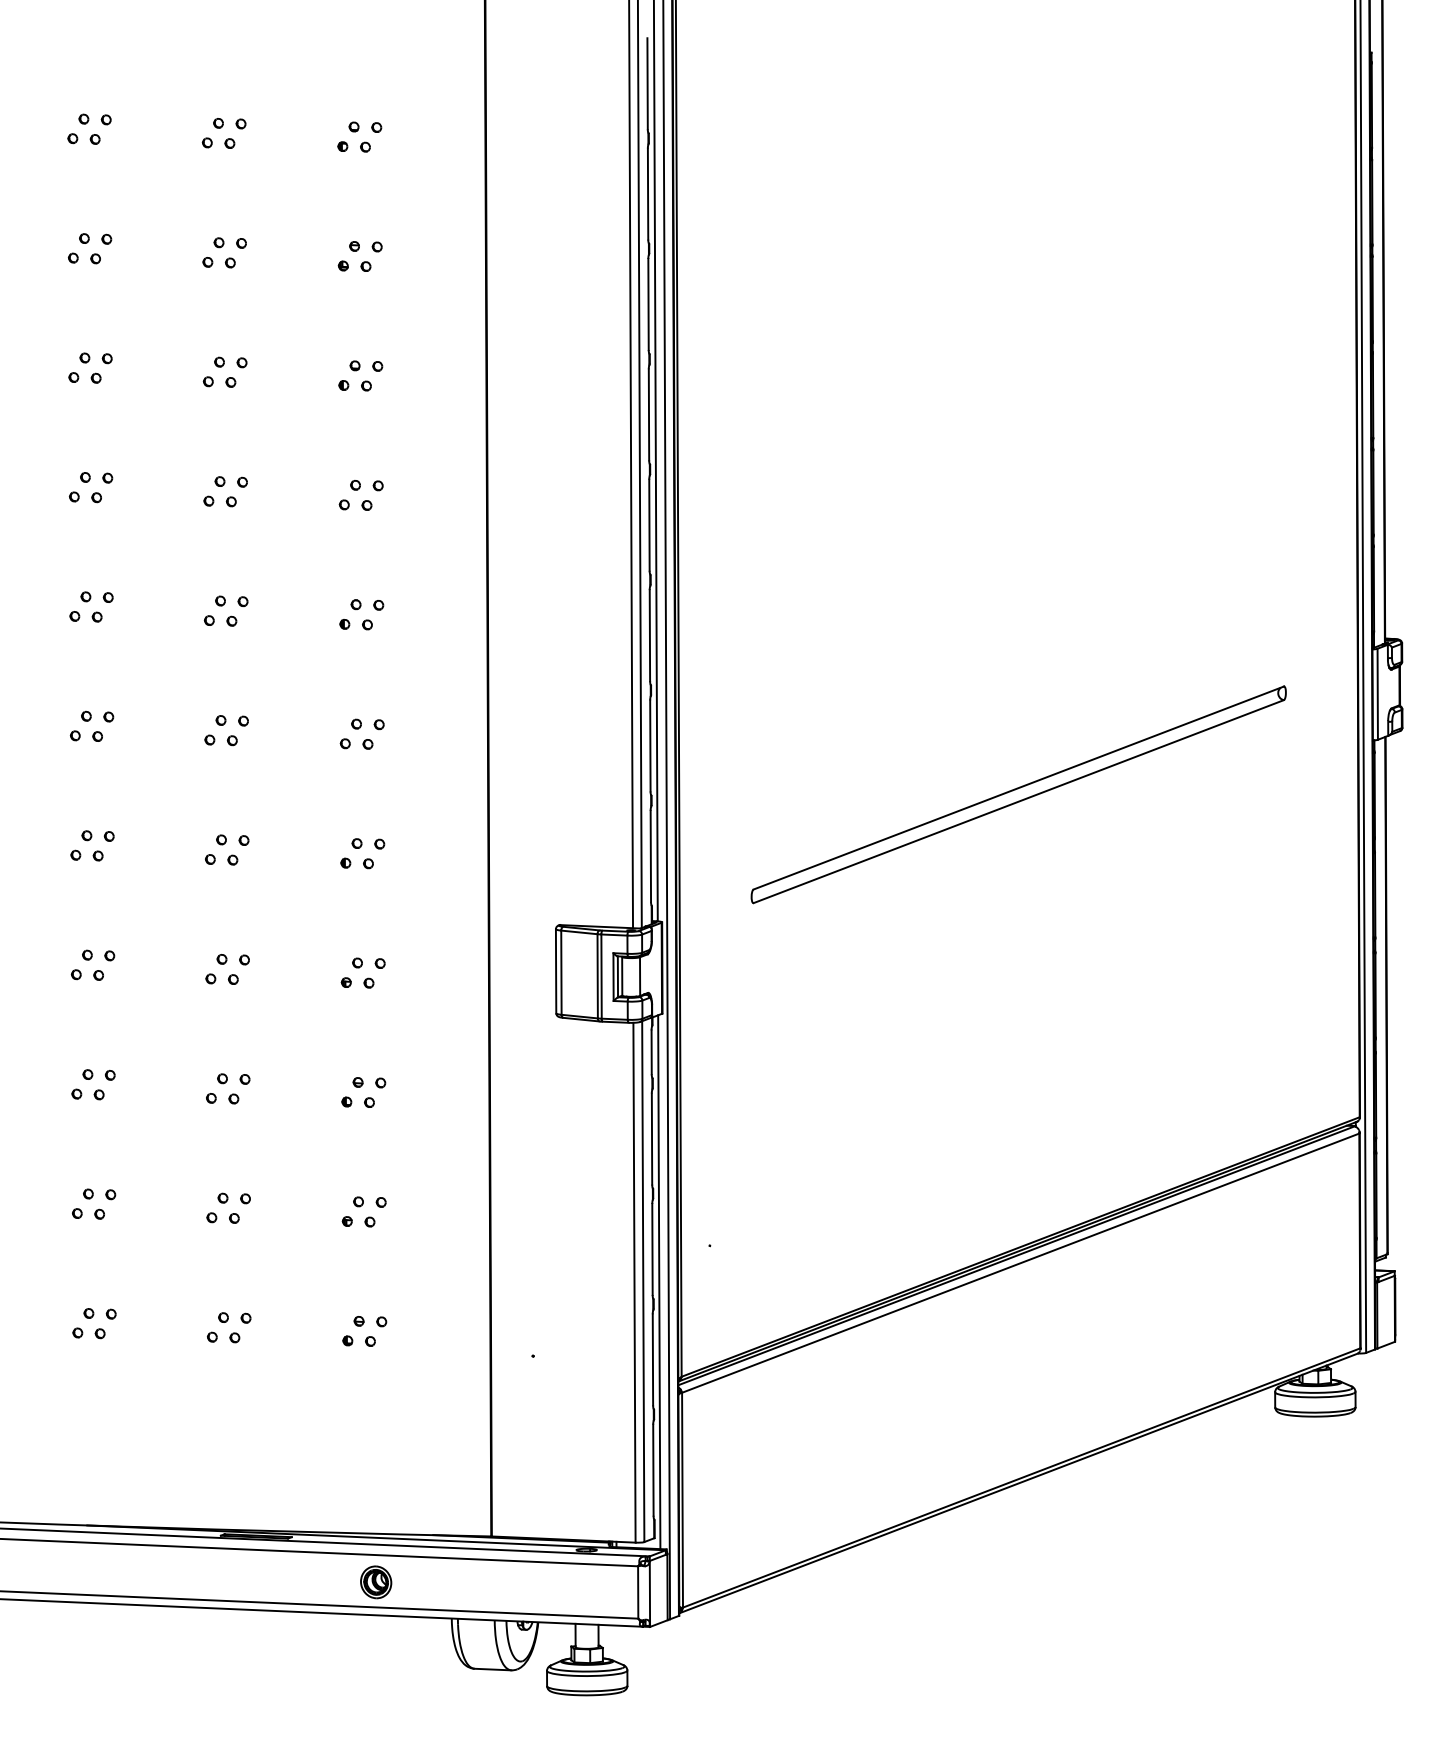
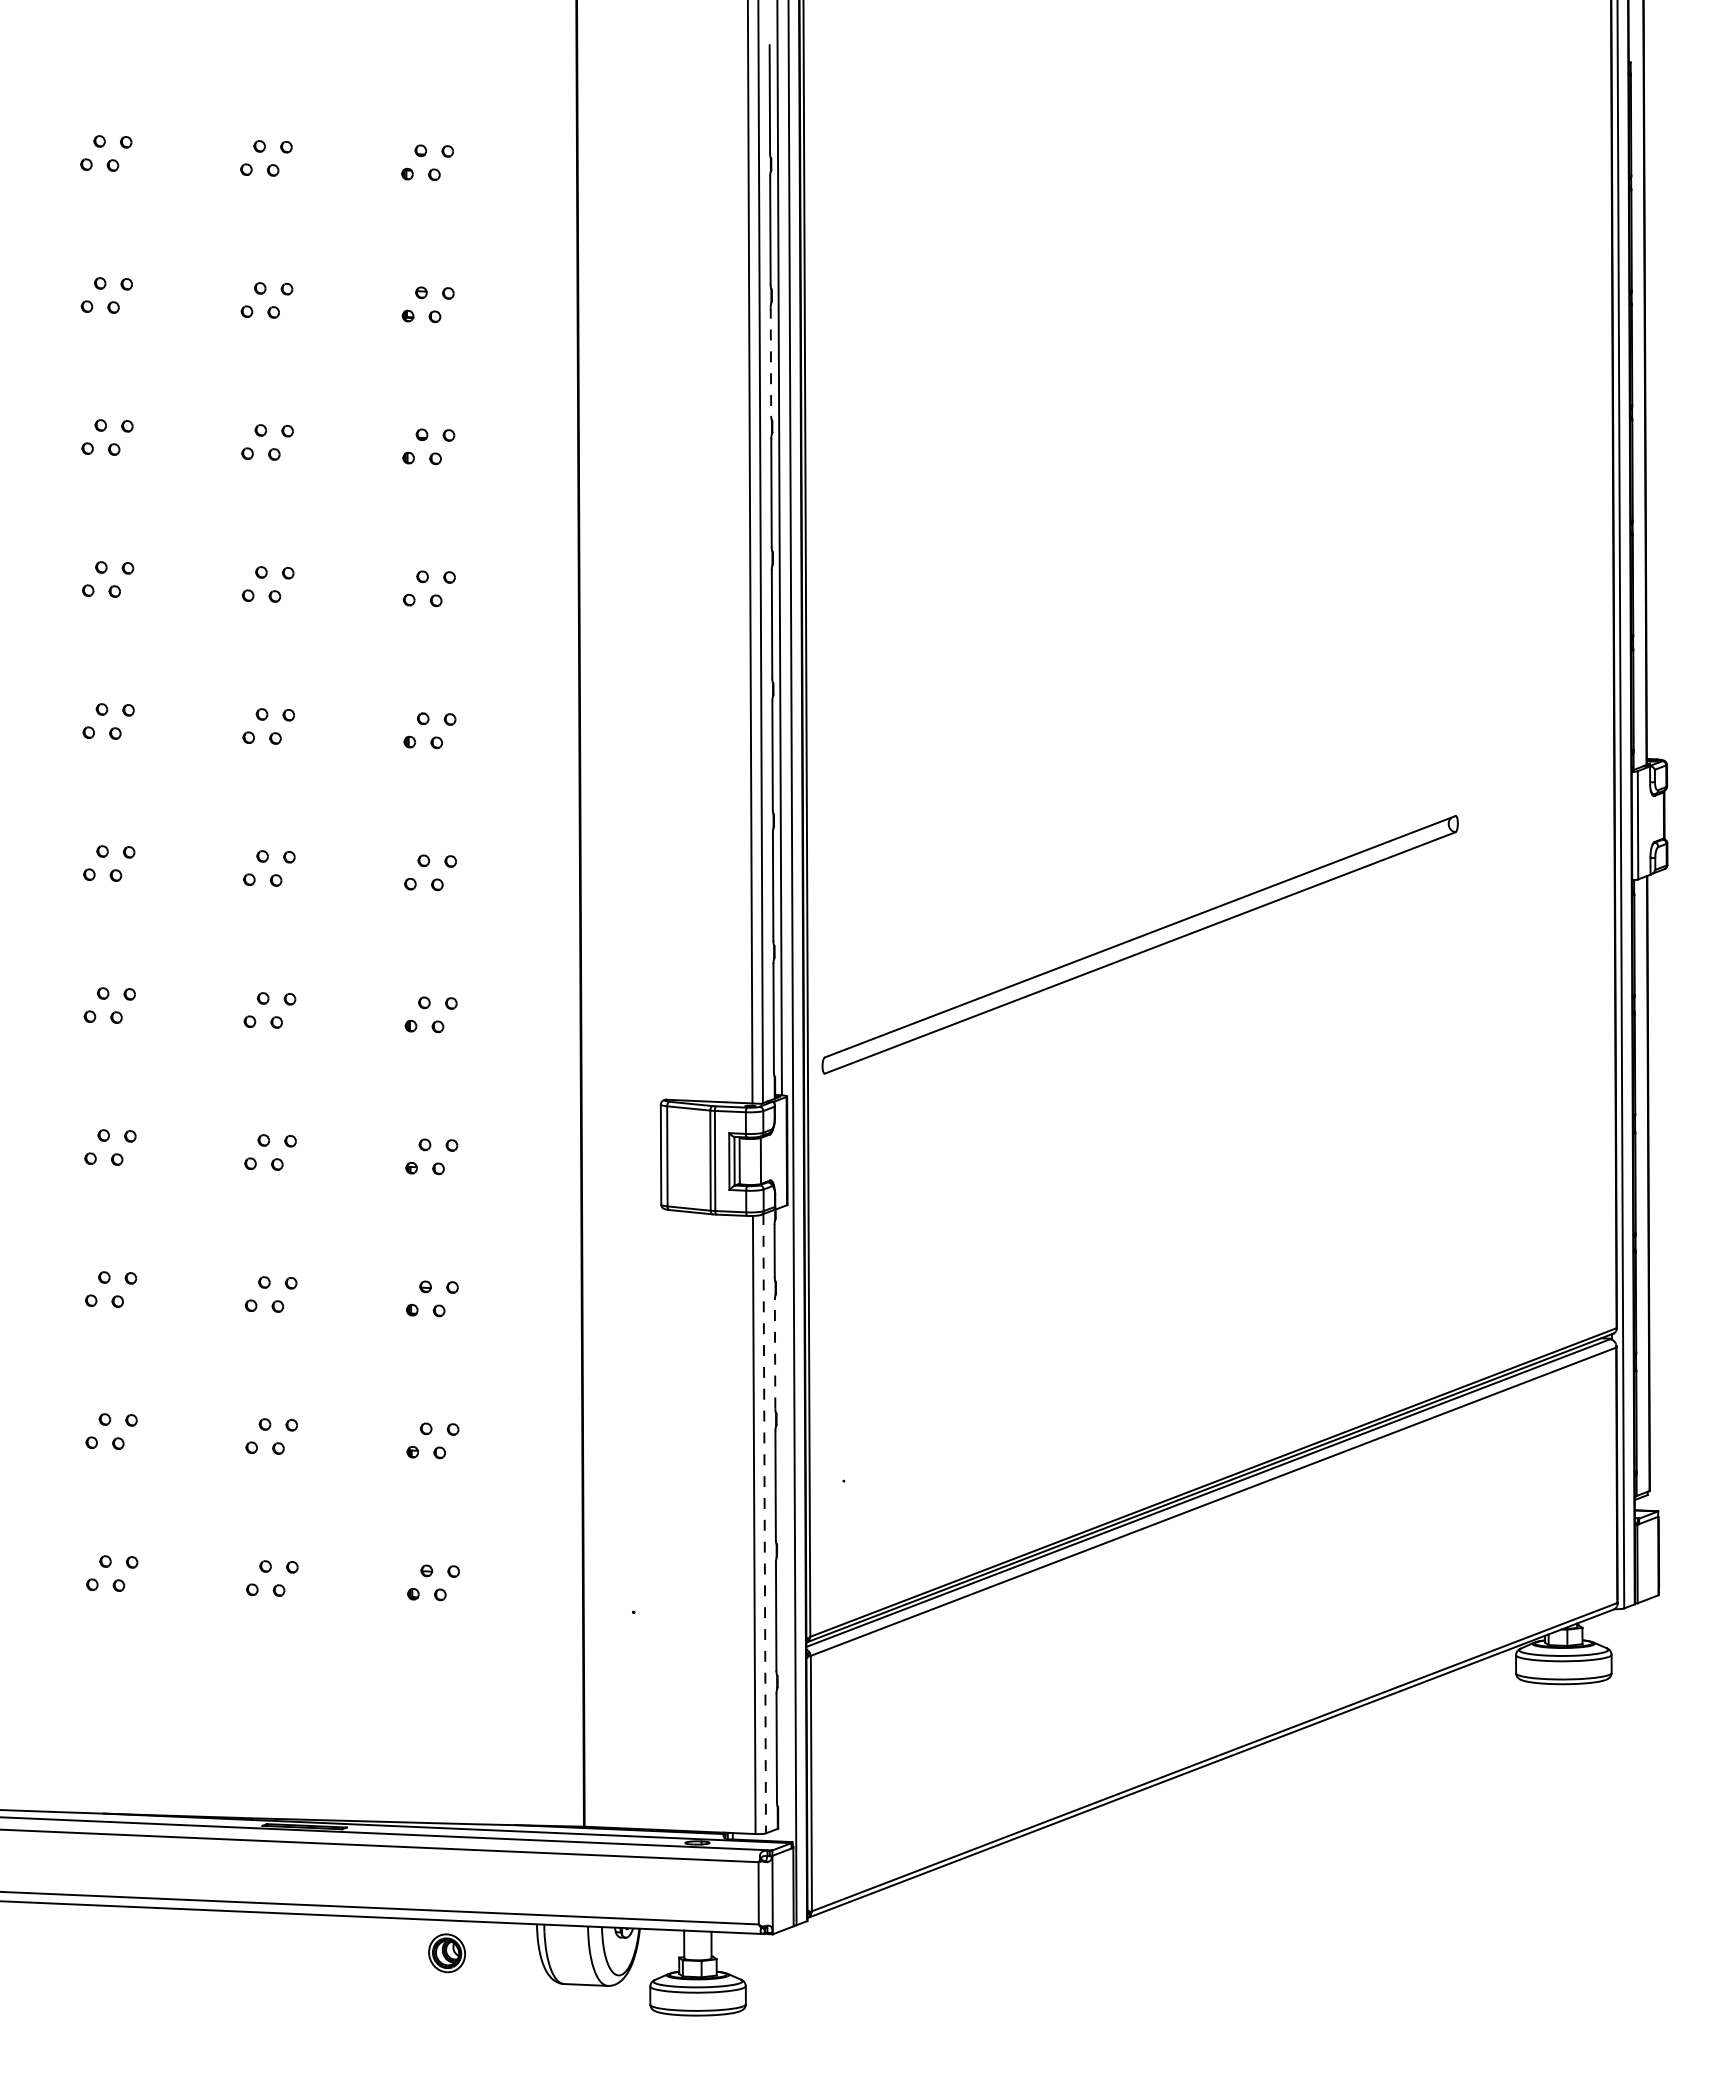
line: (648, 305) -> (770, 362), solid -> dashed
part: (1018, 794) -> (1139, 944), moved
line: (652, 1138) -> (775, 1353), solid -> dashed
line: (643, 1281) -> (764, 1523), solid -> dashed
line: (659, 1282) -> (783, 1524), removed
part: (375, 1582) -> (446, 1953), moved

